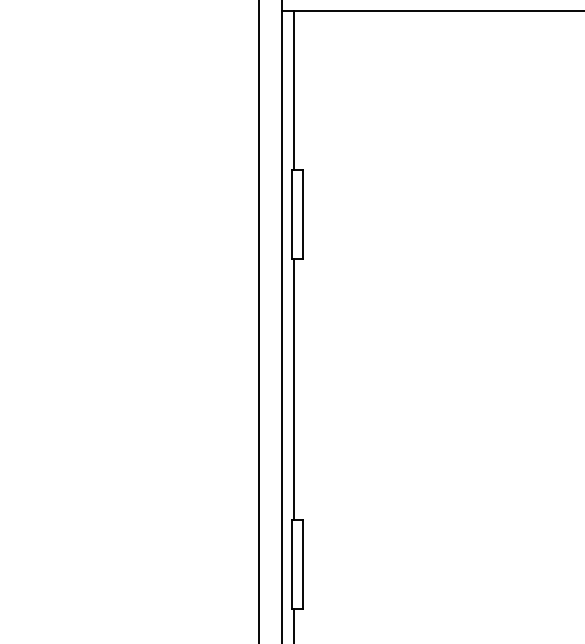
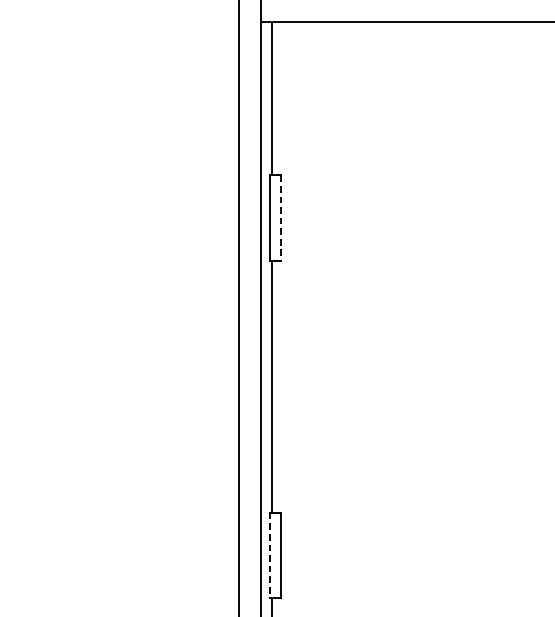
line: (302, 214) -> (280, 218), solid -> dashed
line: (291, 565) -> (269, 556), solid -> dashed

